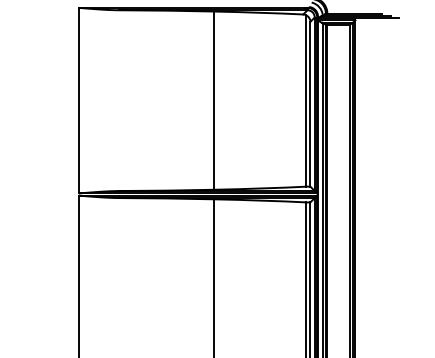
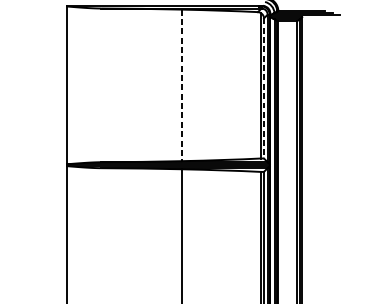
line: (213, 101) -> (181, 86), solid -> dashed
line: (310, 104) -> (264, 88), solid -> dashed

